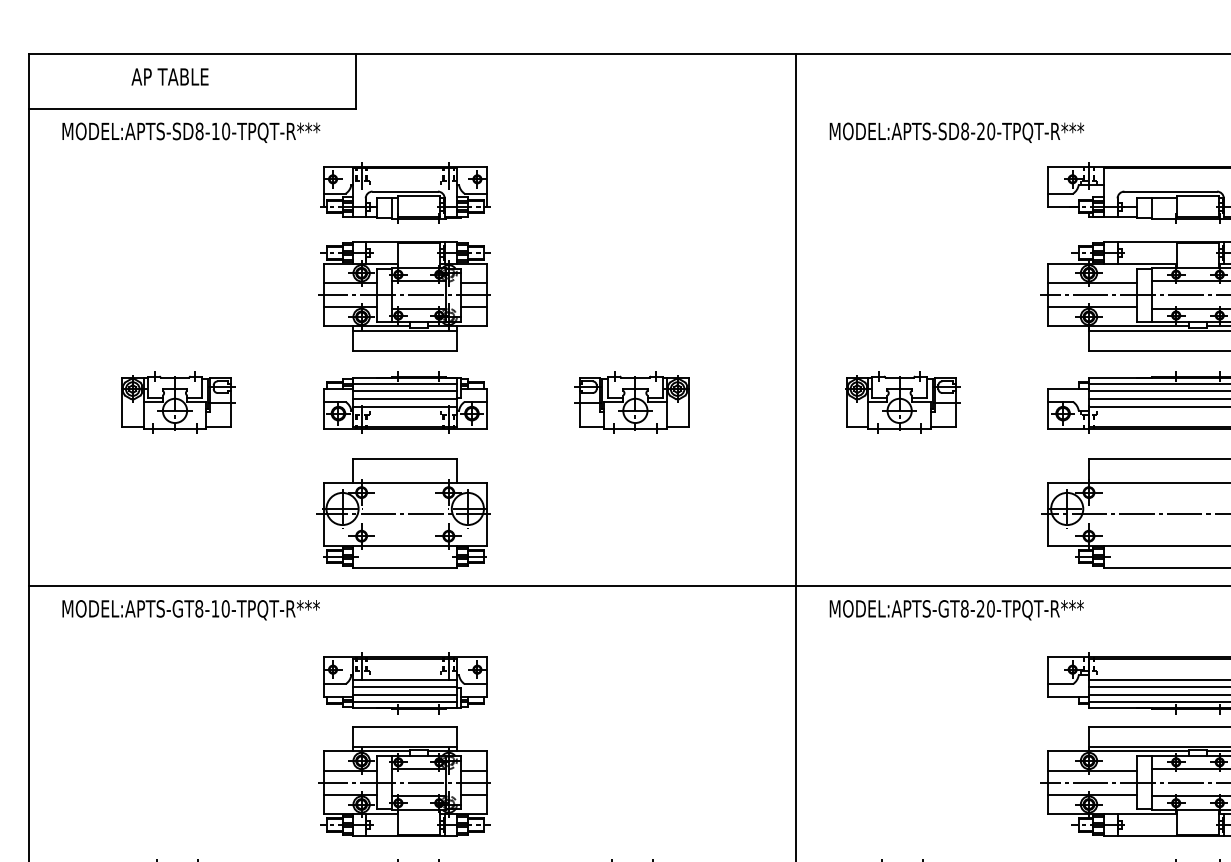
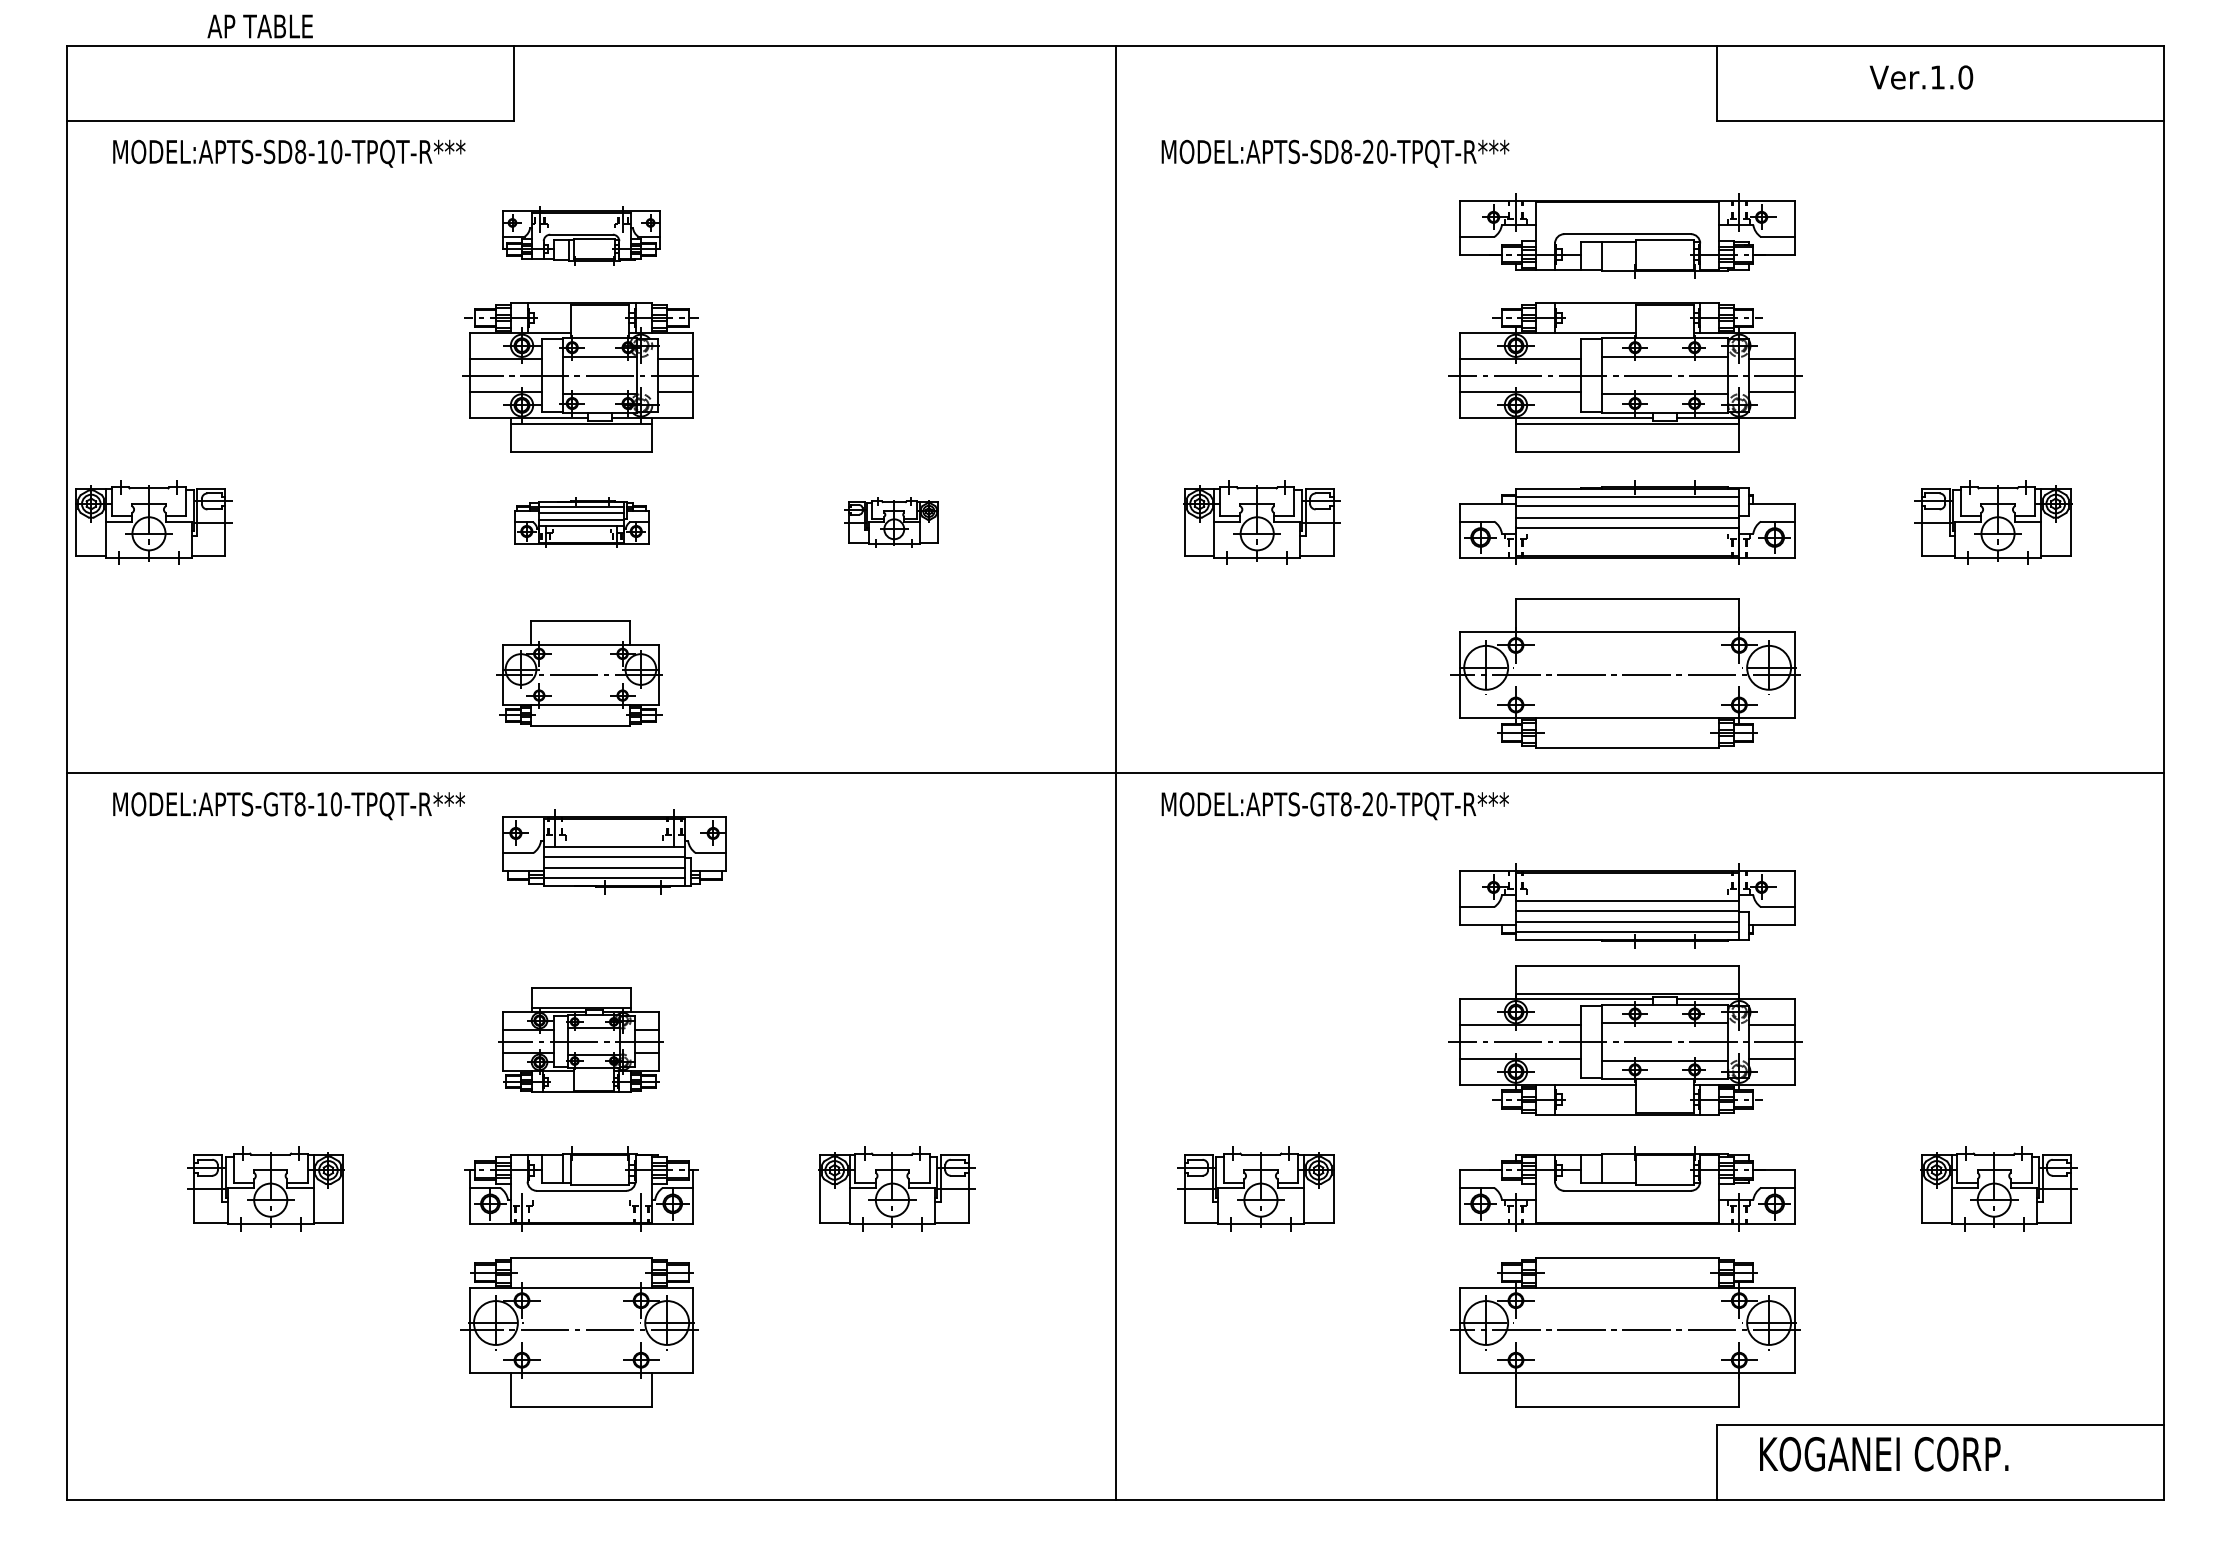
text: (169, 76) -> (259, 26), moved
part: (405, 192) -> (581, 235), size x0.7
part: (178, 402) -> (153, 522), moved
part: (405, 402) -> (581, 522), size x0.6
part: (632, 402) -> (891, 522), size x0.6
part: (403, 513) -> (579, 673), size x0.7
part: (405, 682) -> (614, 851), moved
part: (404, 781) -> (580, 1040), size x0.7

